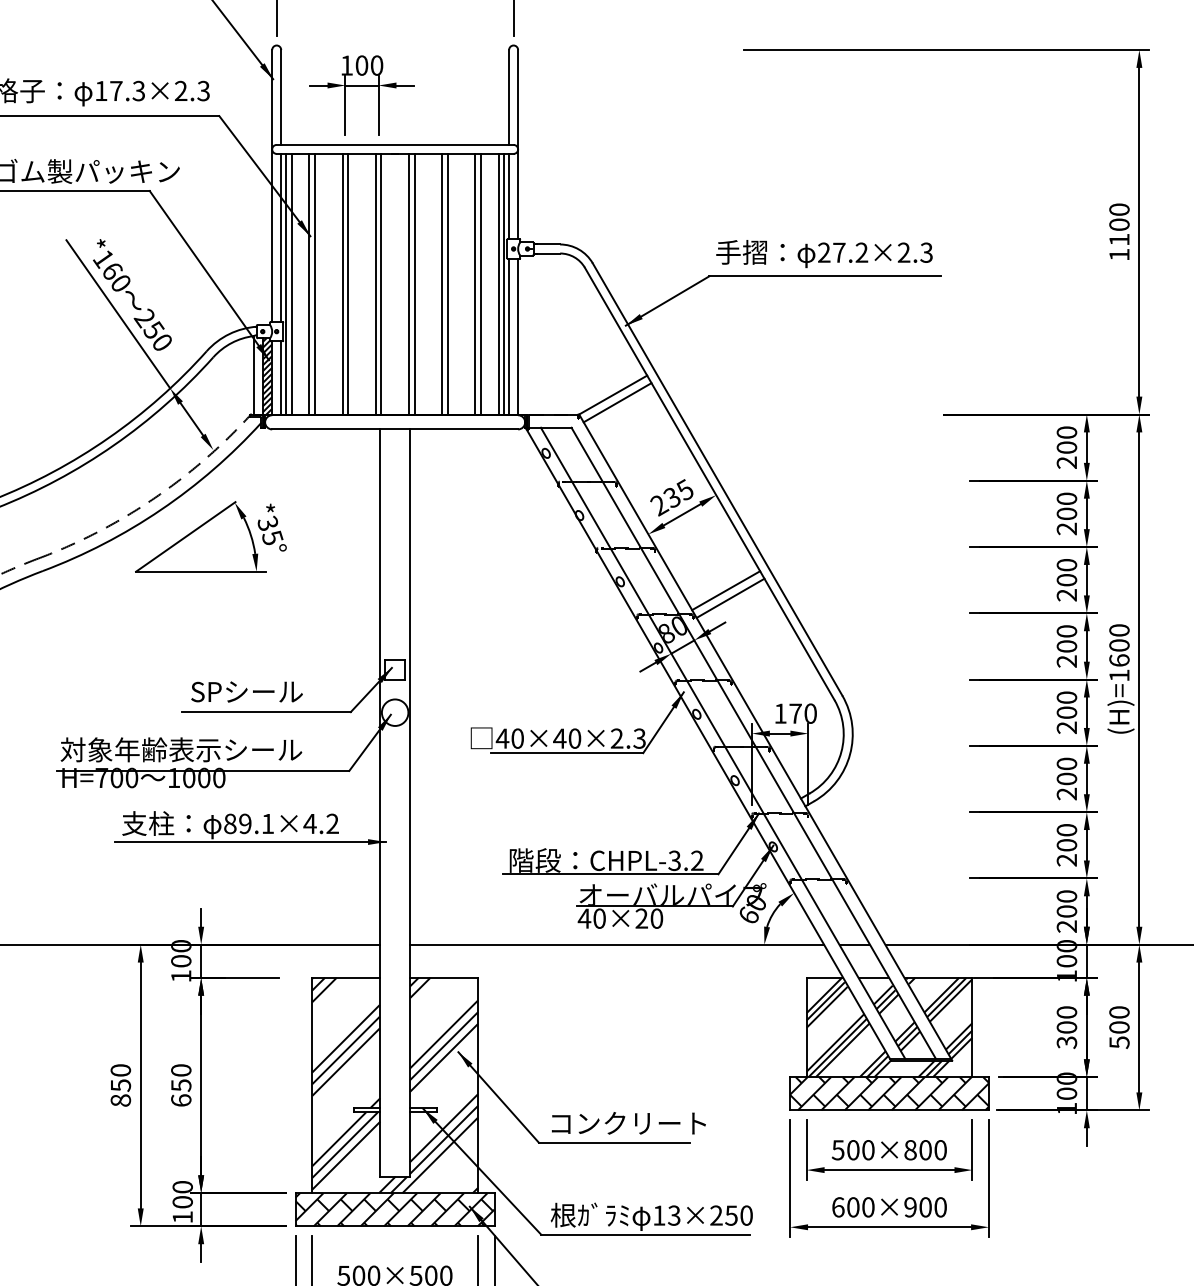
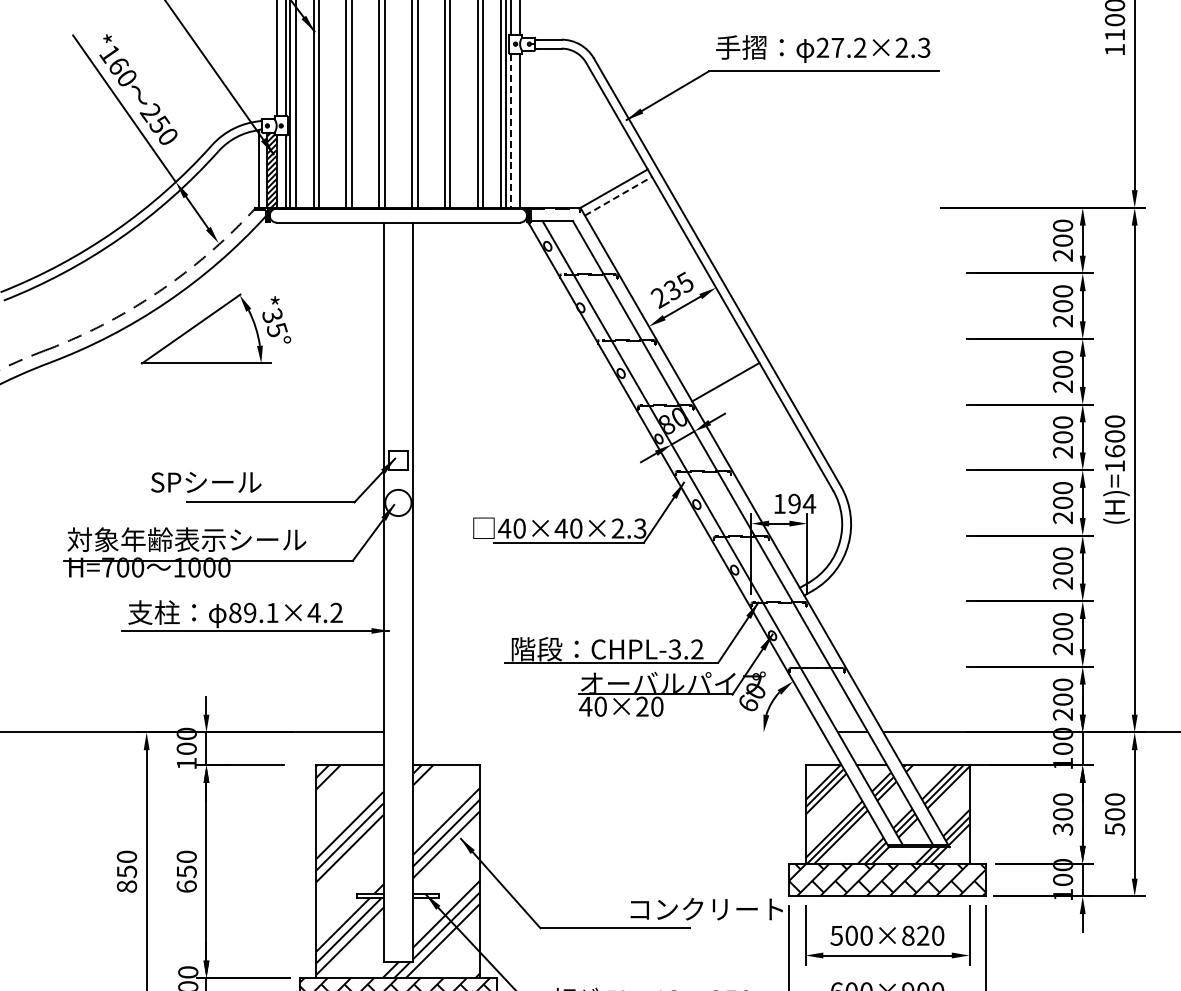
line: (509, 336) -> (511, 130), solid -> dashed
line: (618, 402) -> (619, 196), solid -> dashed
line: (730, 597) -> (730, 388), removed
text: (246, 691) -> (205, 481), moved
text: (803, 713) -> (802, 503), 170 -> 194
line: (616, 944) -> (617, 732), removed
text: (628, 1123) -> (706, 909), moved
text: (925, 1150) -> (923, 936), 500×800 -> 500×820

